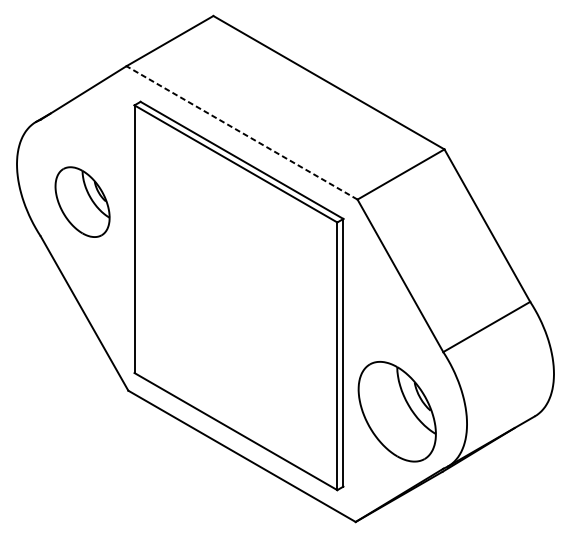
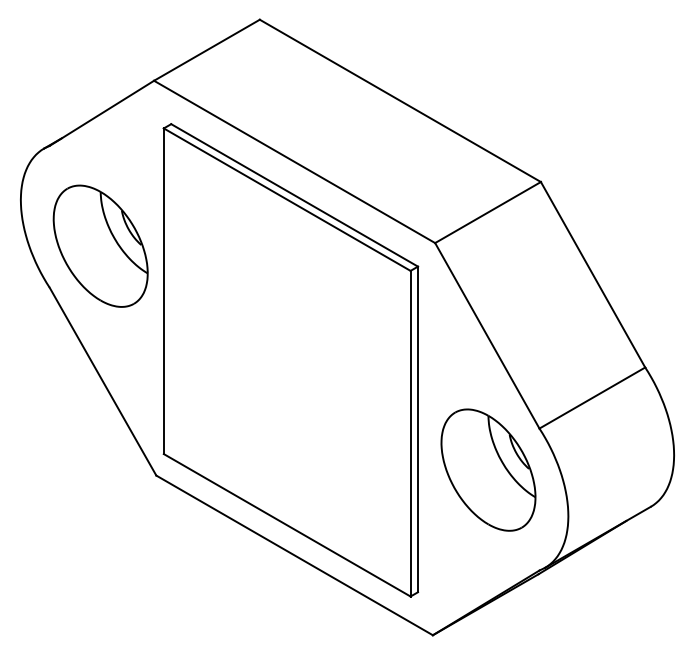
line: (241, 132) -> (294, 161), dashed -> solid
part: (82, 201) -> (100, 245), size x1.43
part: (397, 411) -> (488, 469), moved

